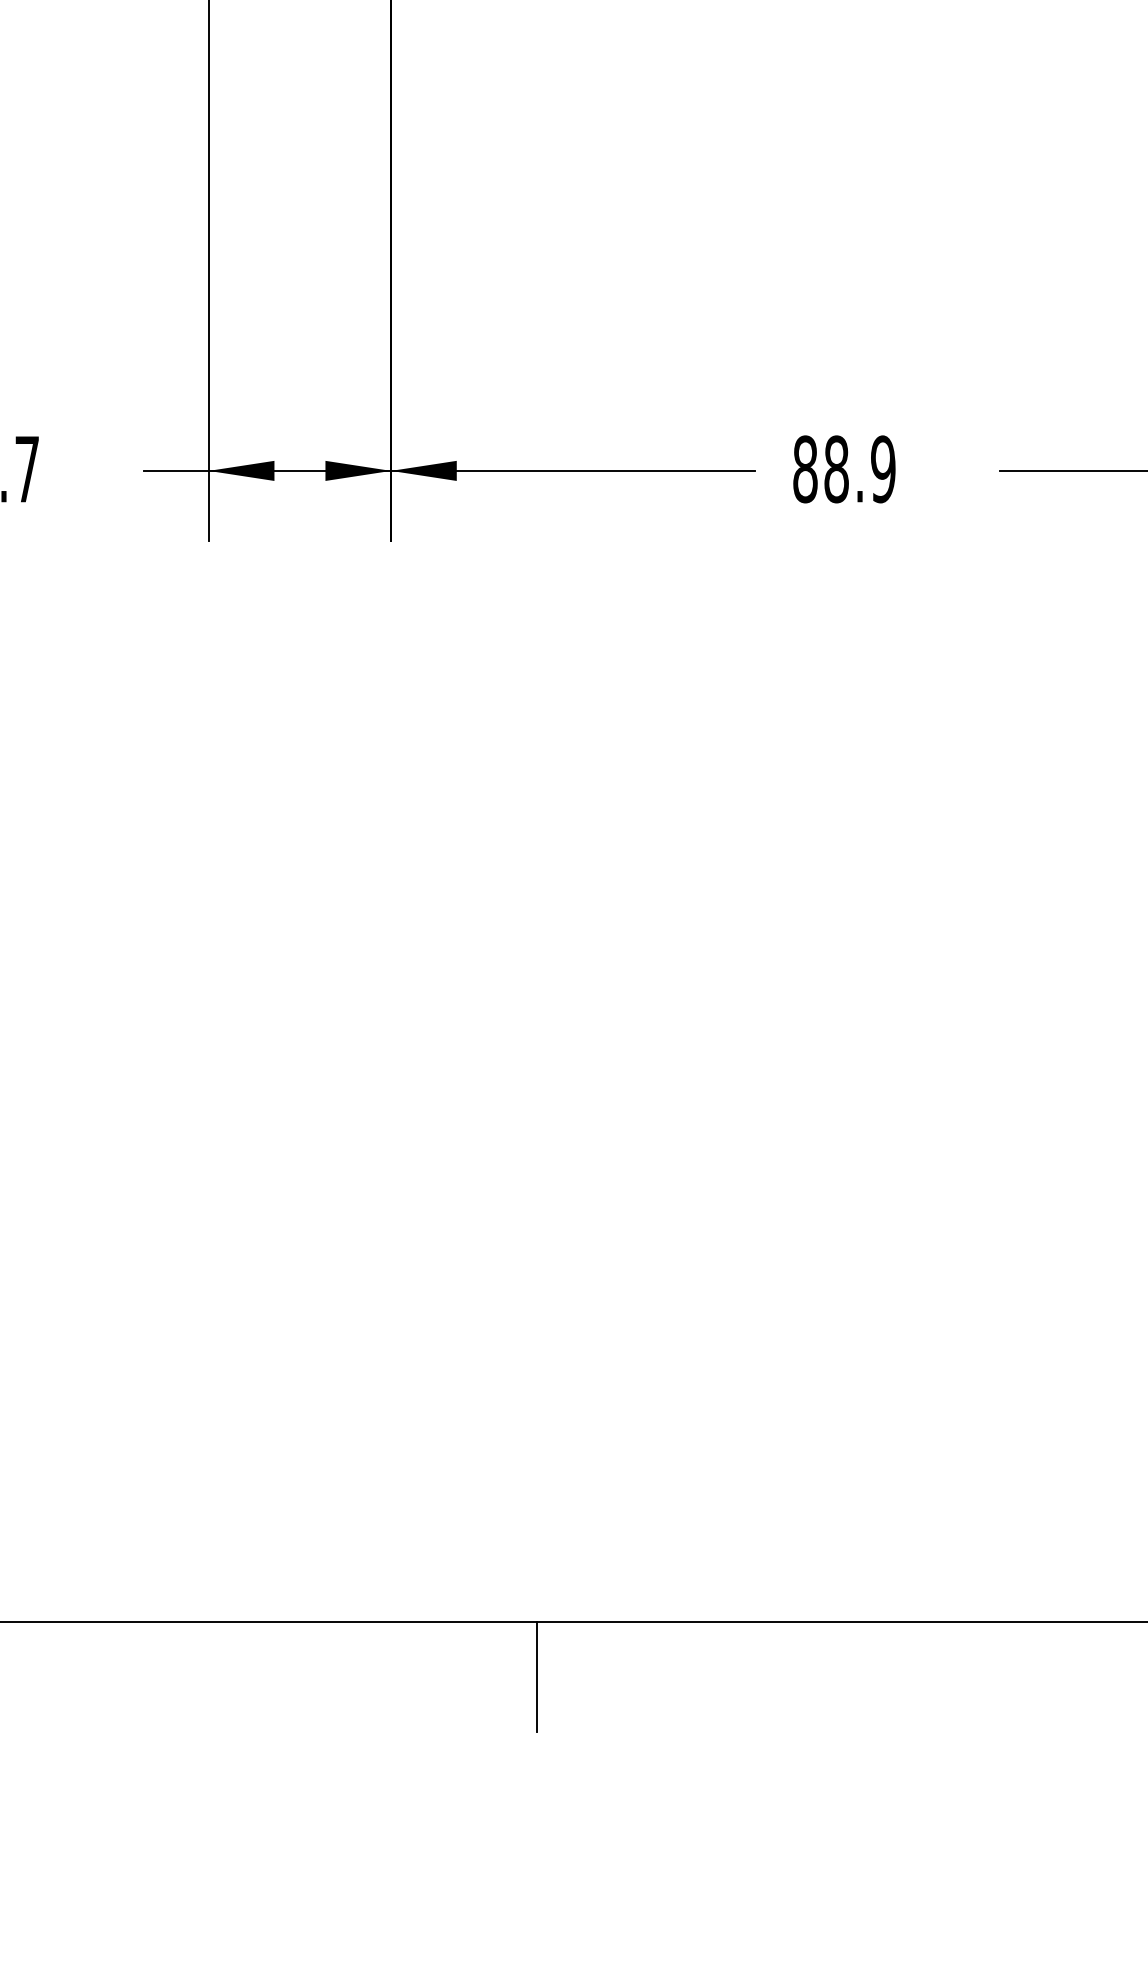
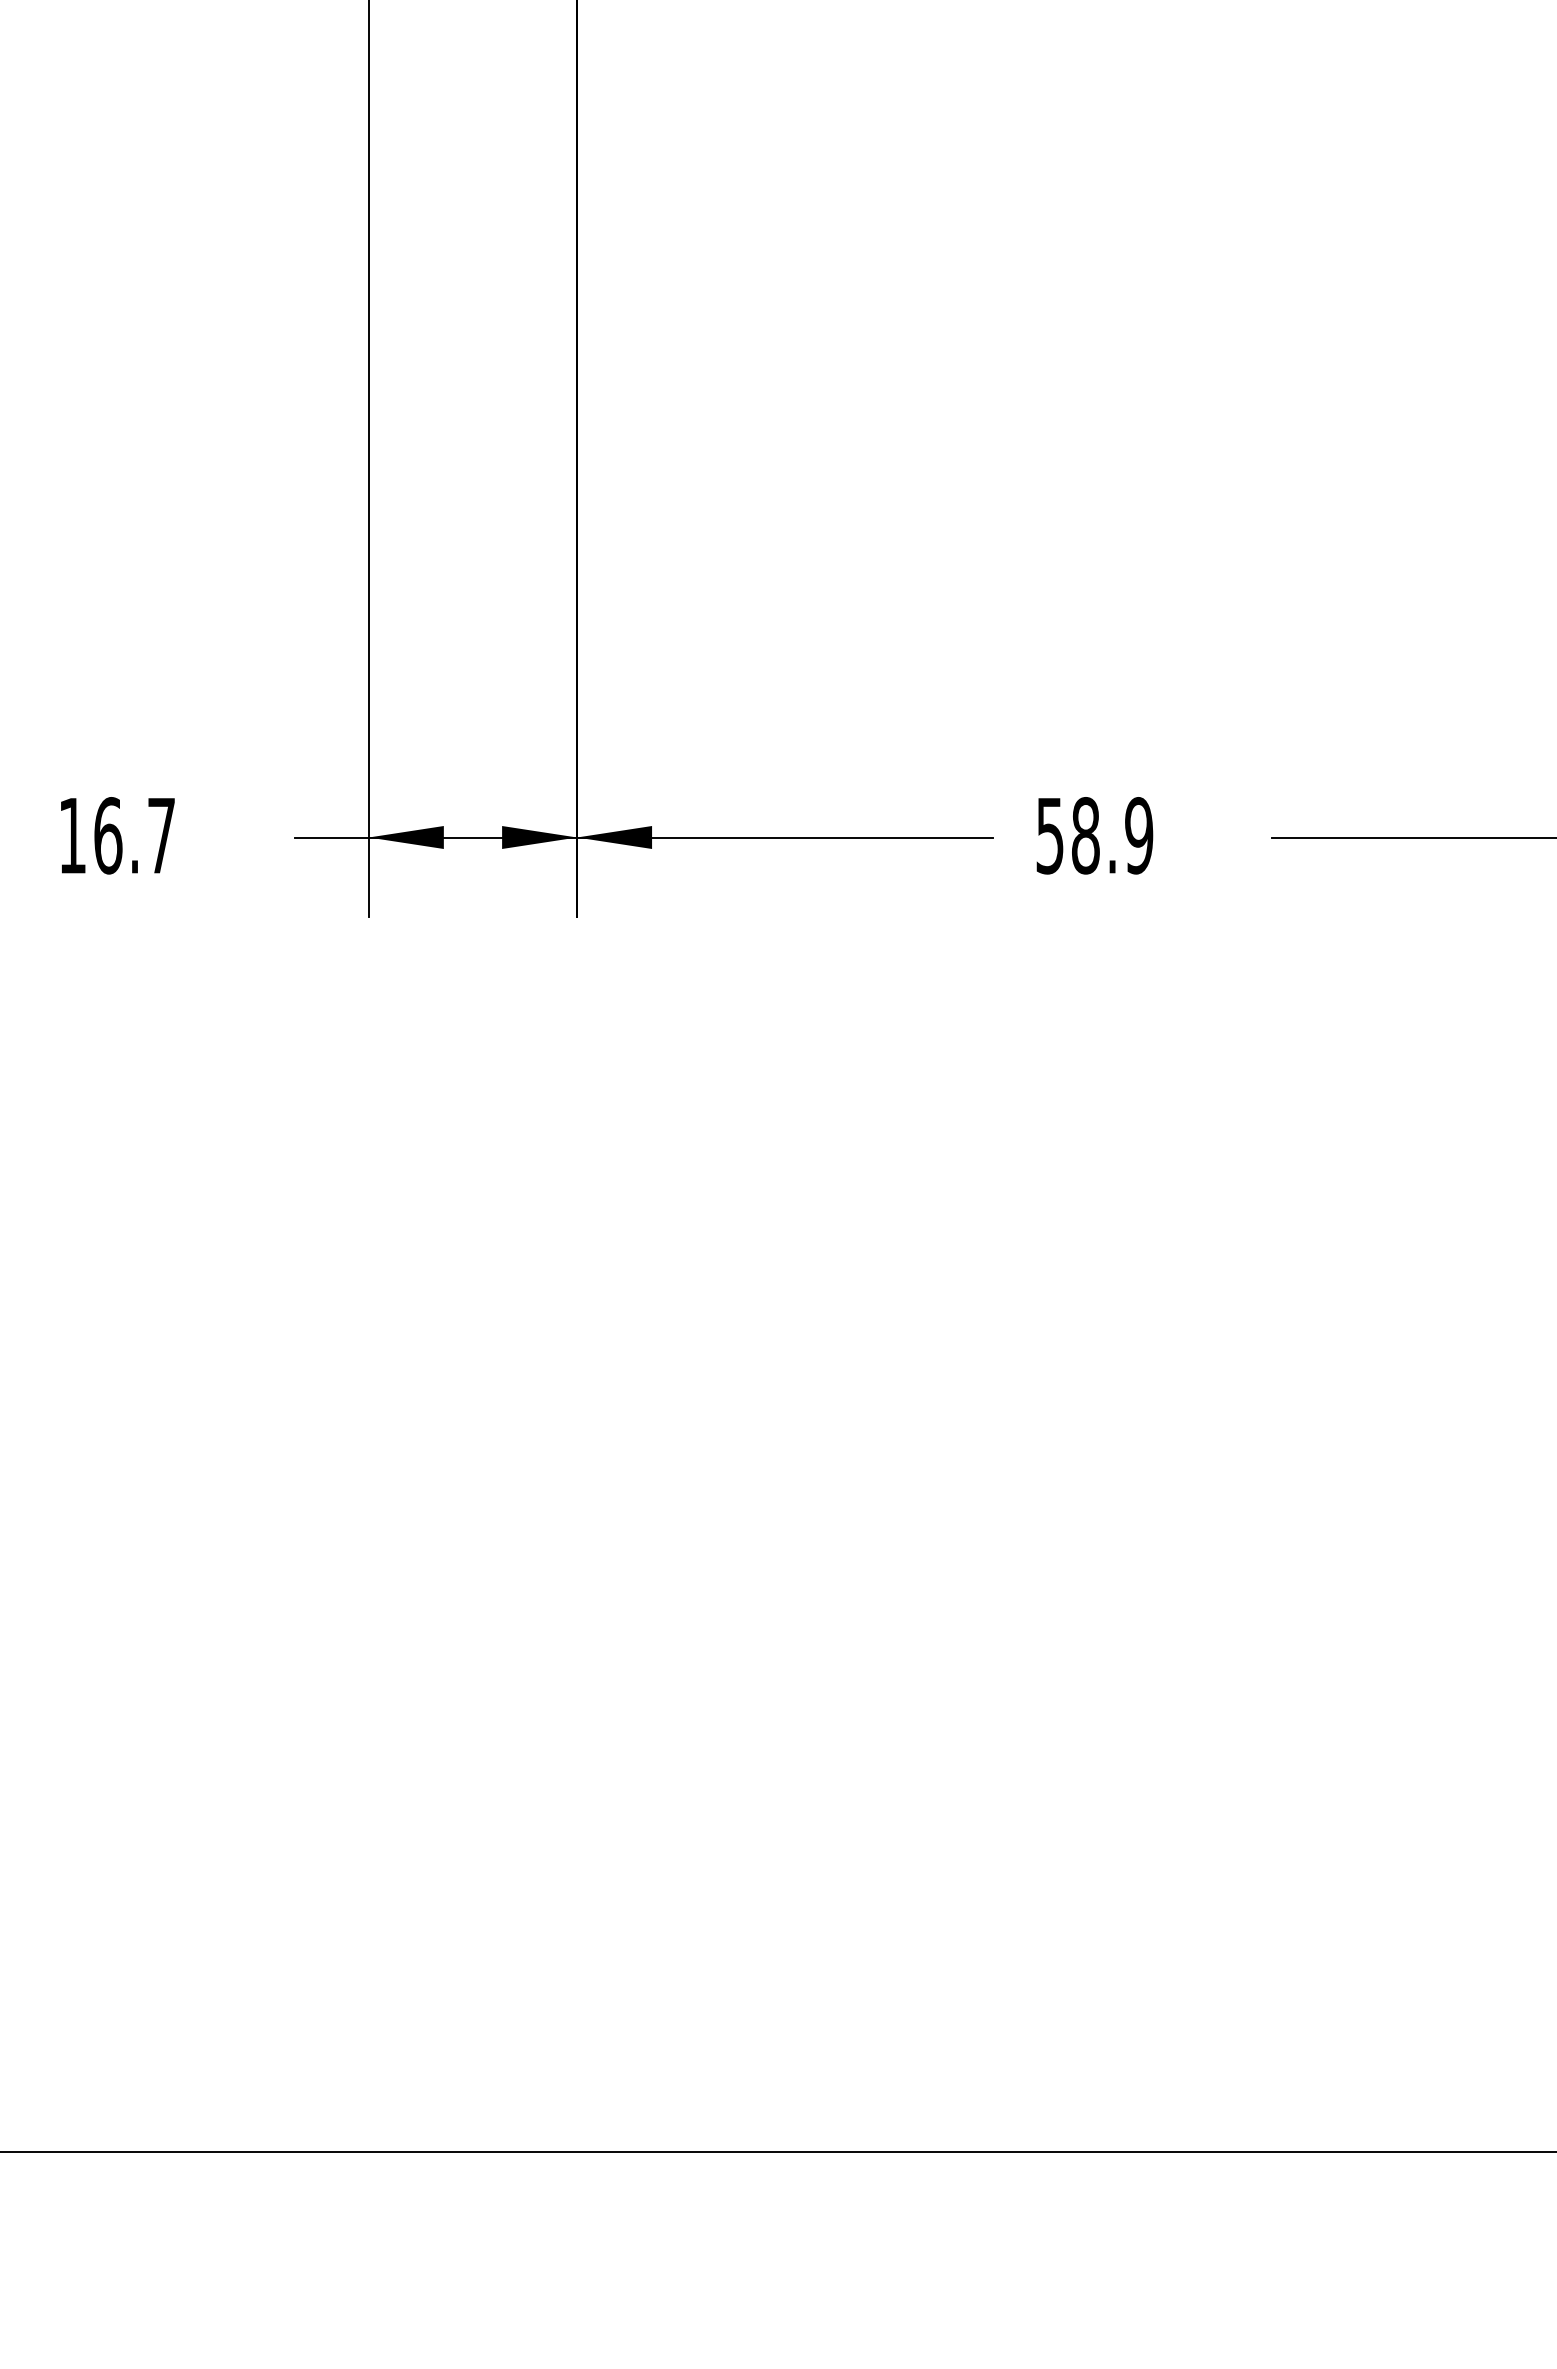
text: (805, 469) -> (1050, 835), 88.9 -> 58.9
line: (536, 1676) -> (743, 2214), removed

